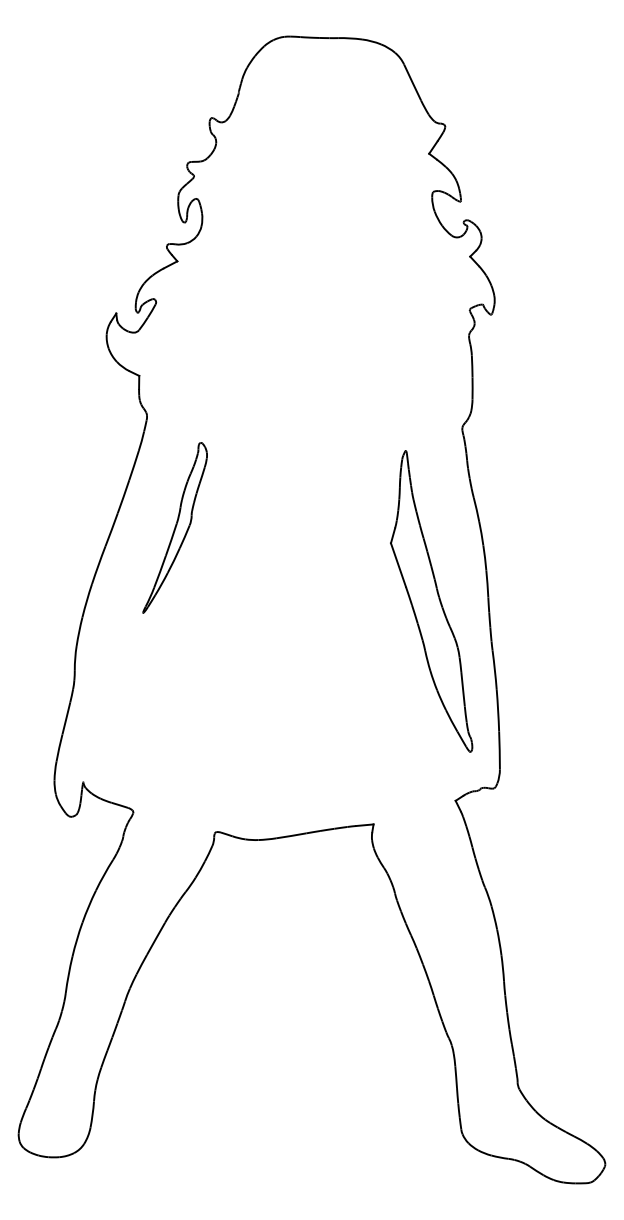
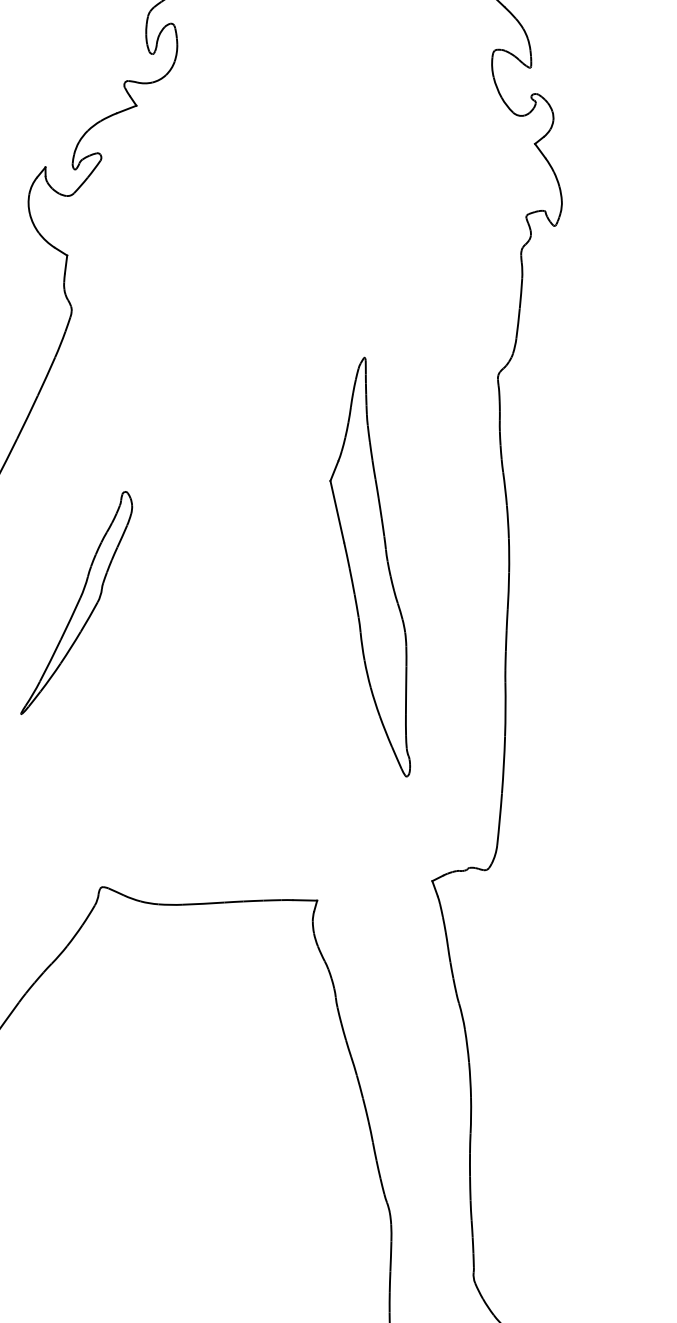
part: (174, 527) -> (76, 602), moved
part: (431, 601) -> (376, 566), moved

